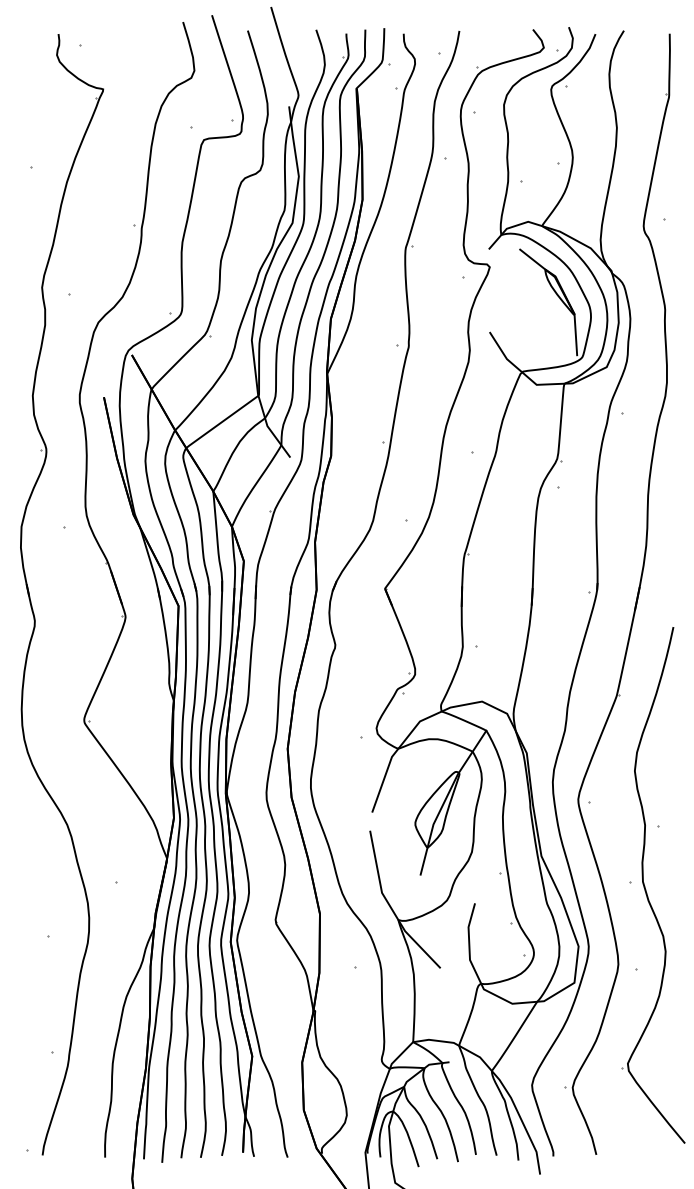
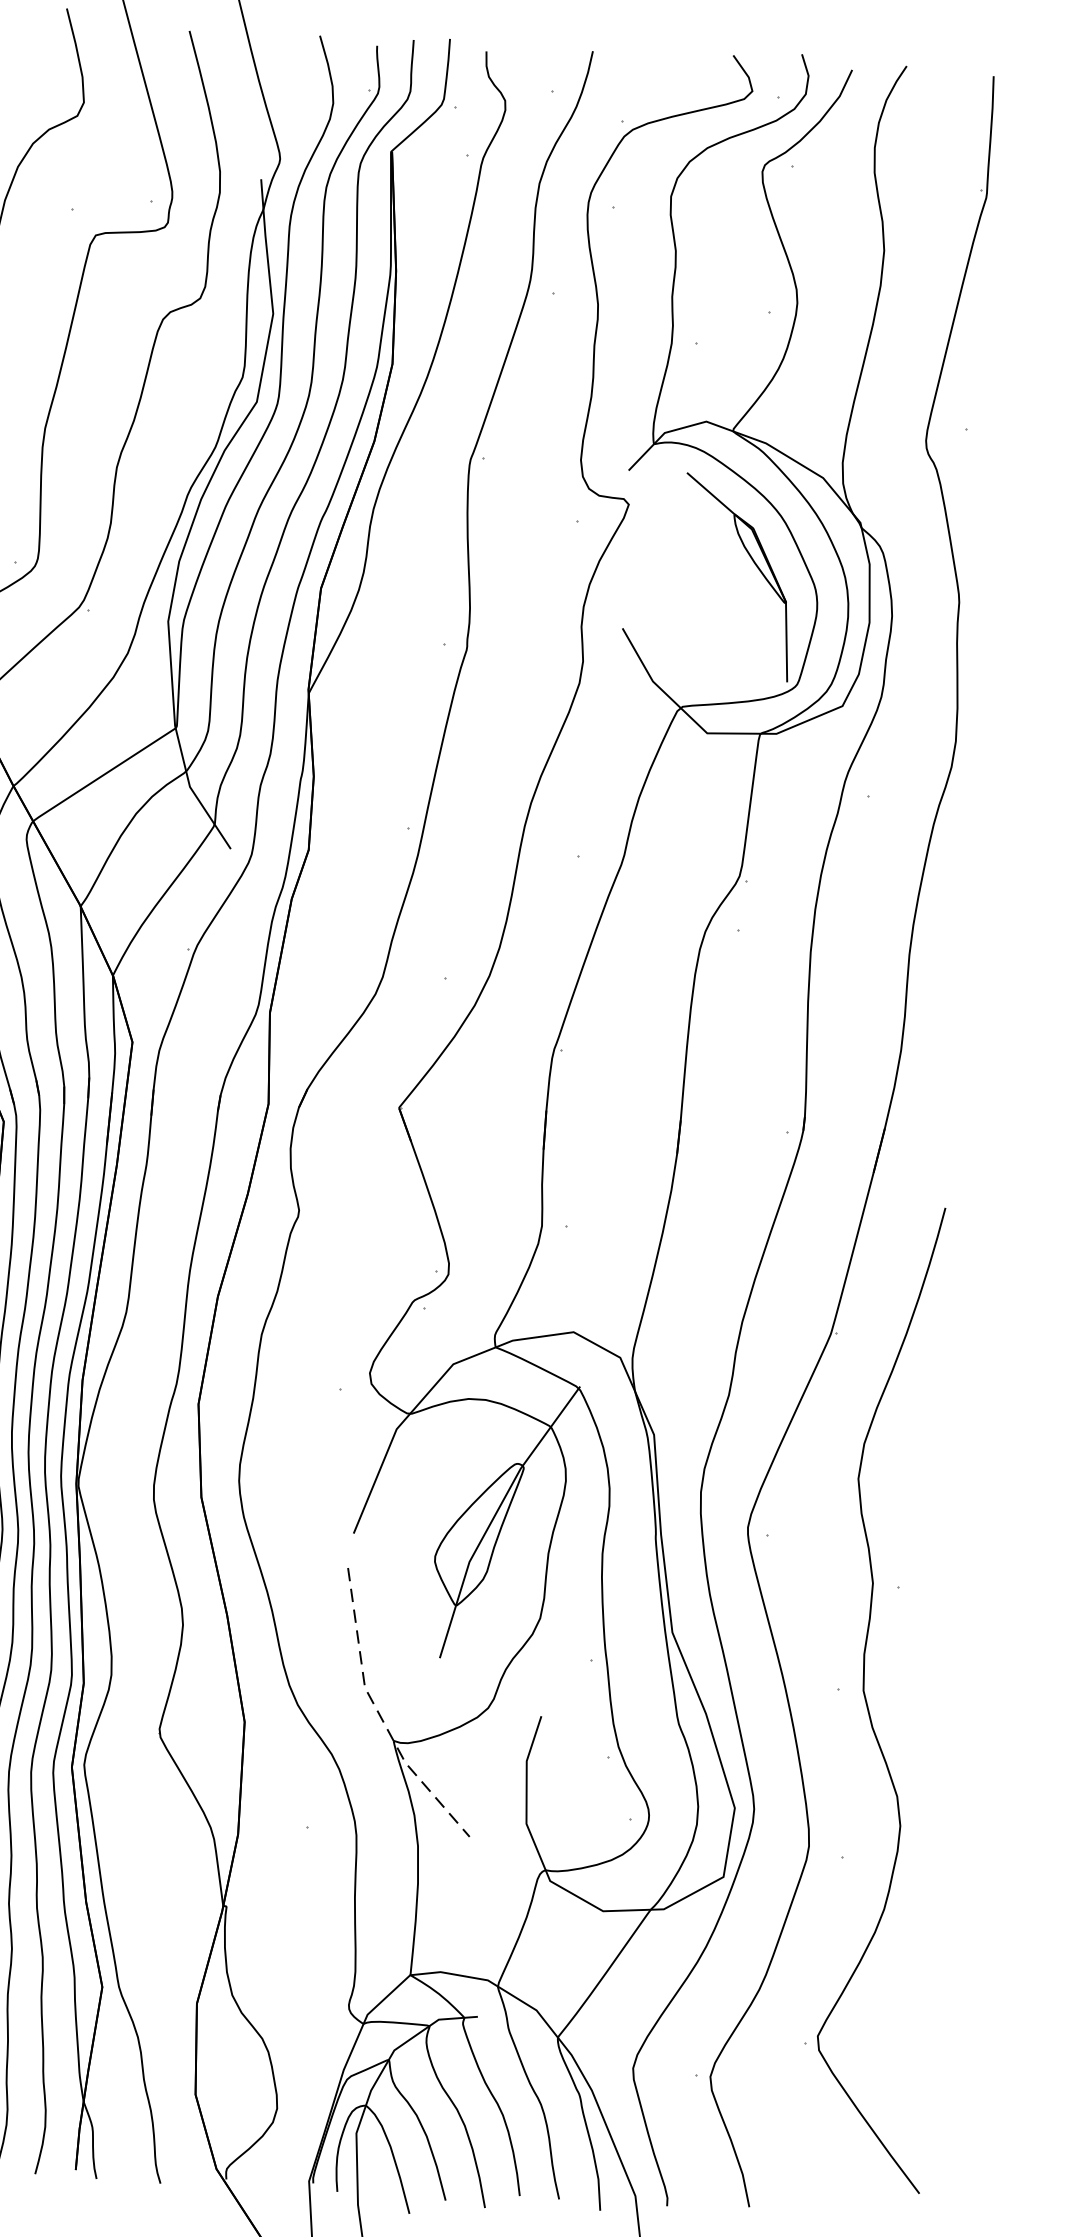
line: (390, 907) -> (379, 1716), solid -> dashed

